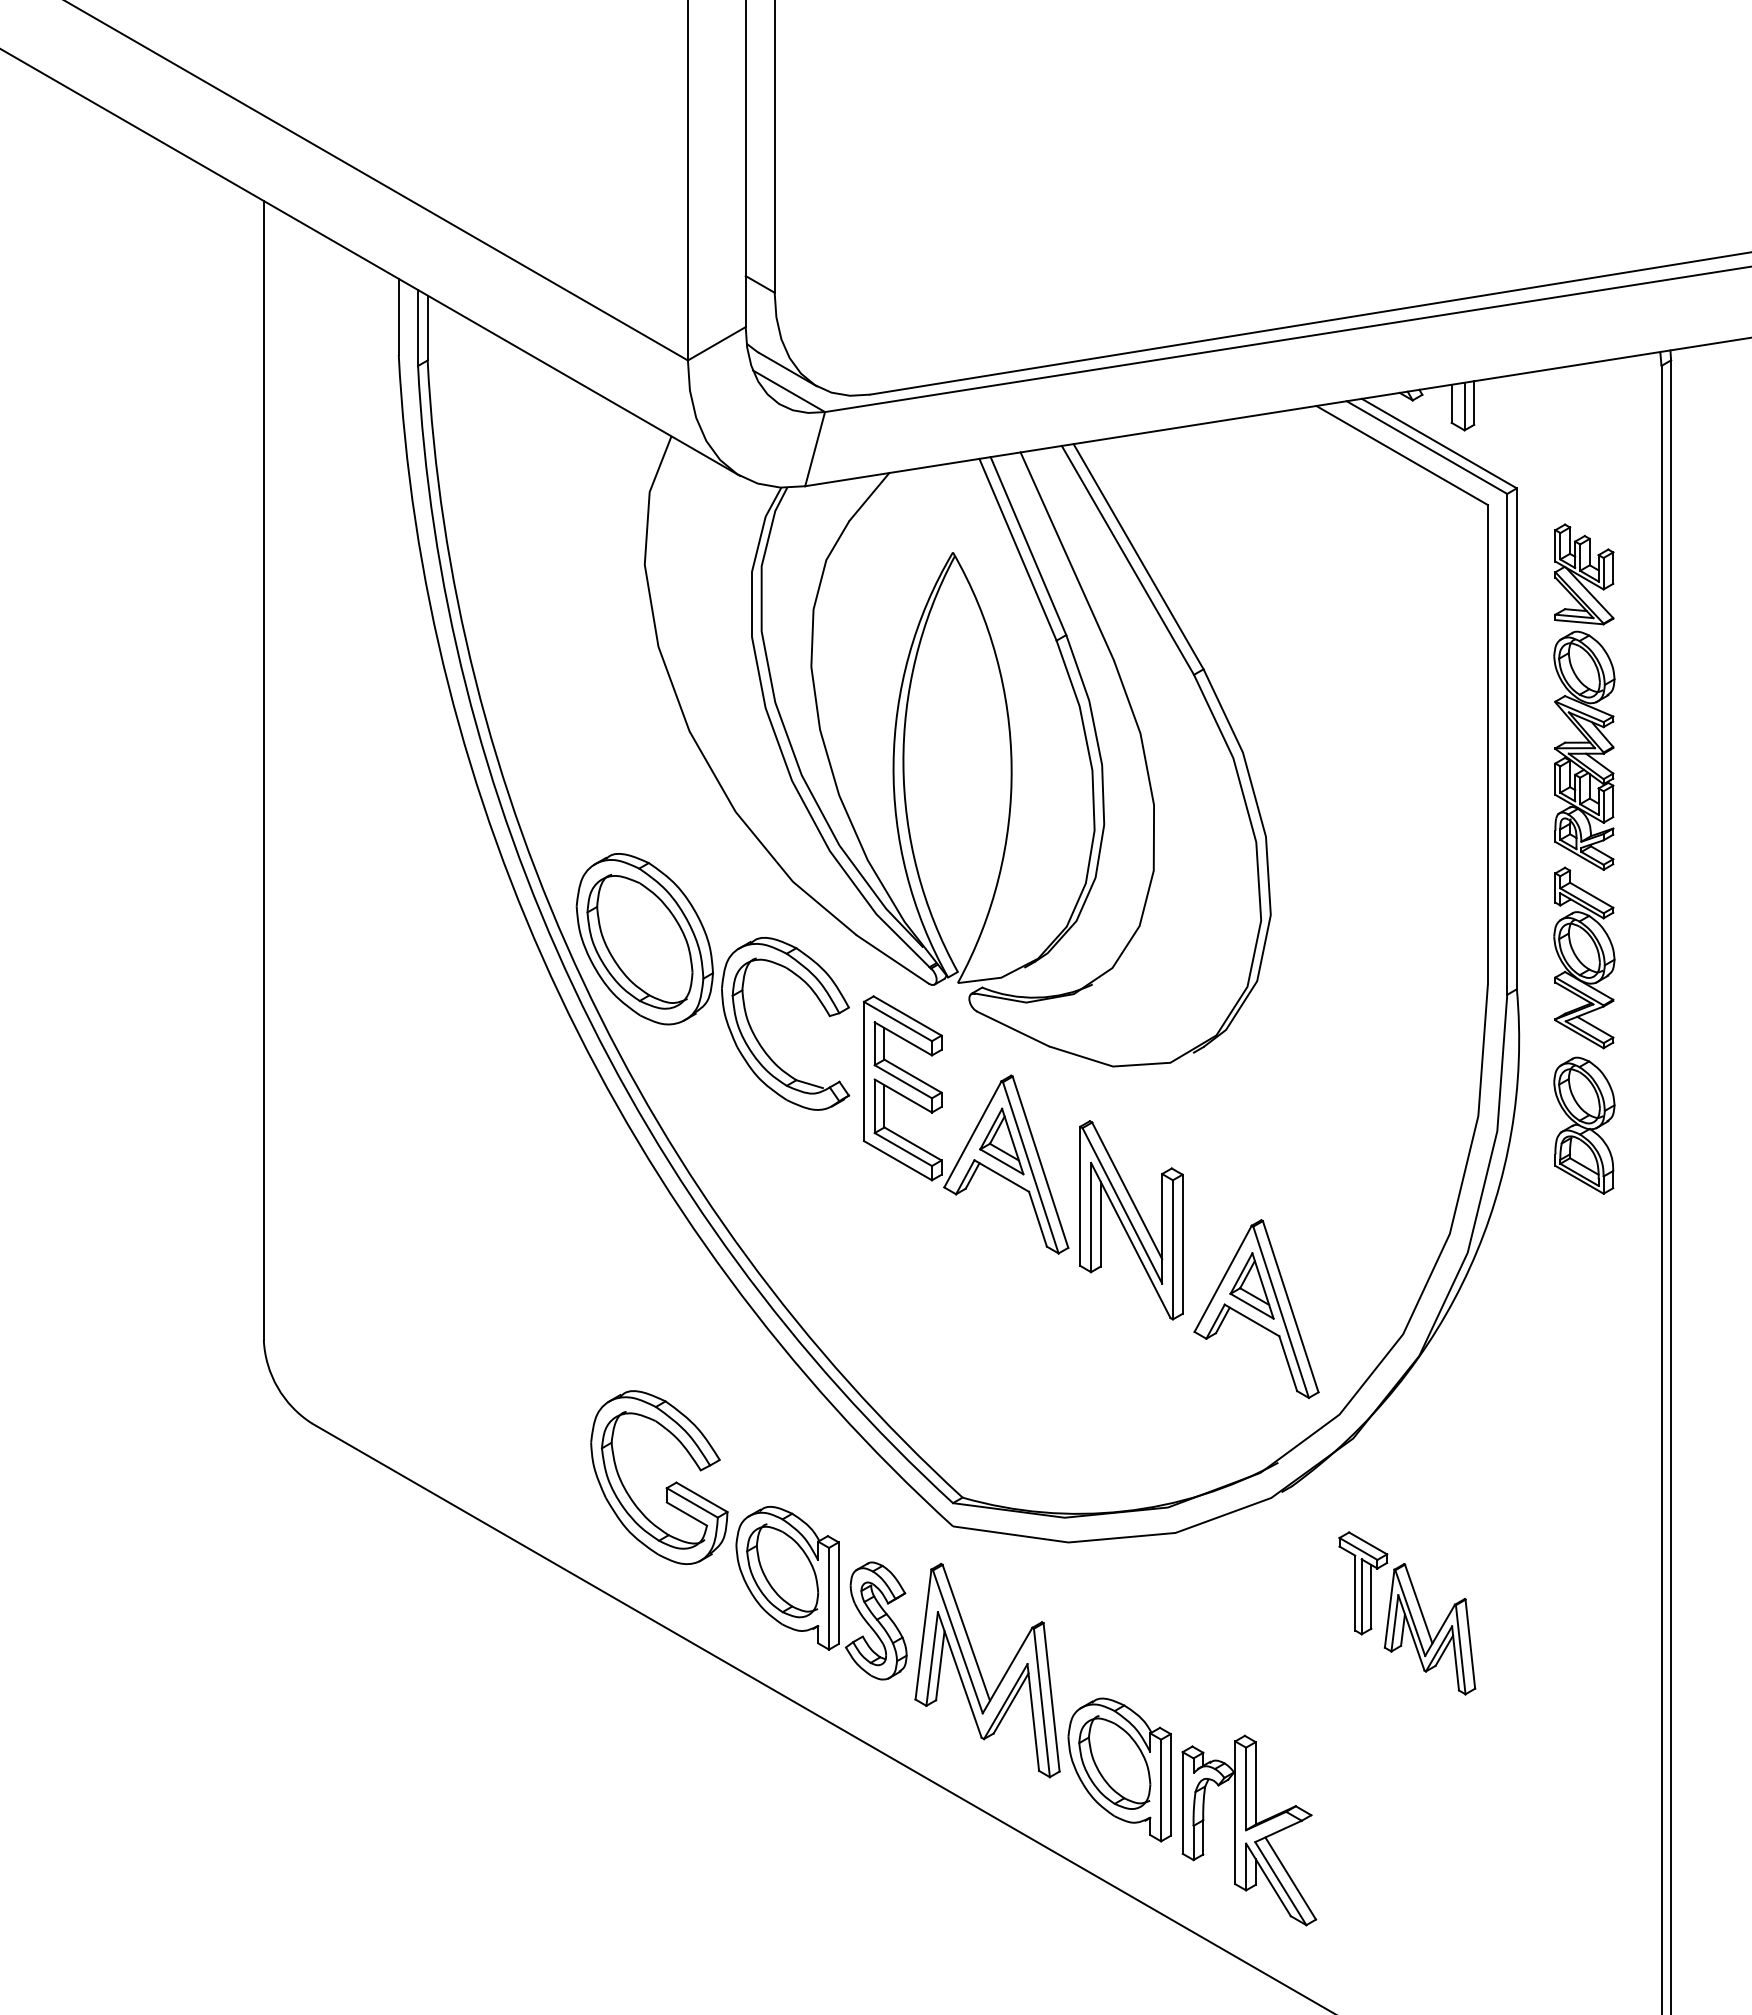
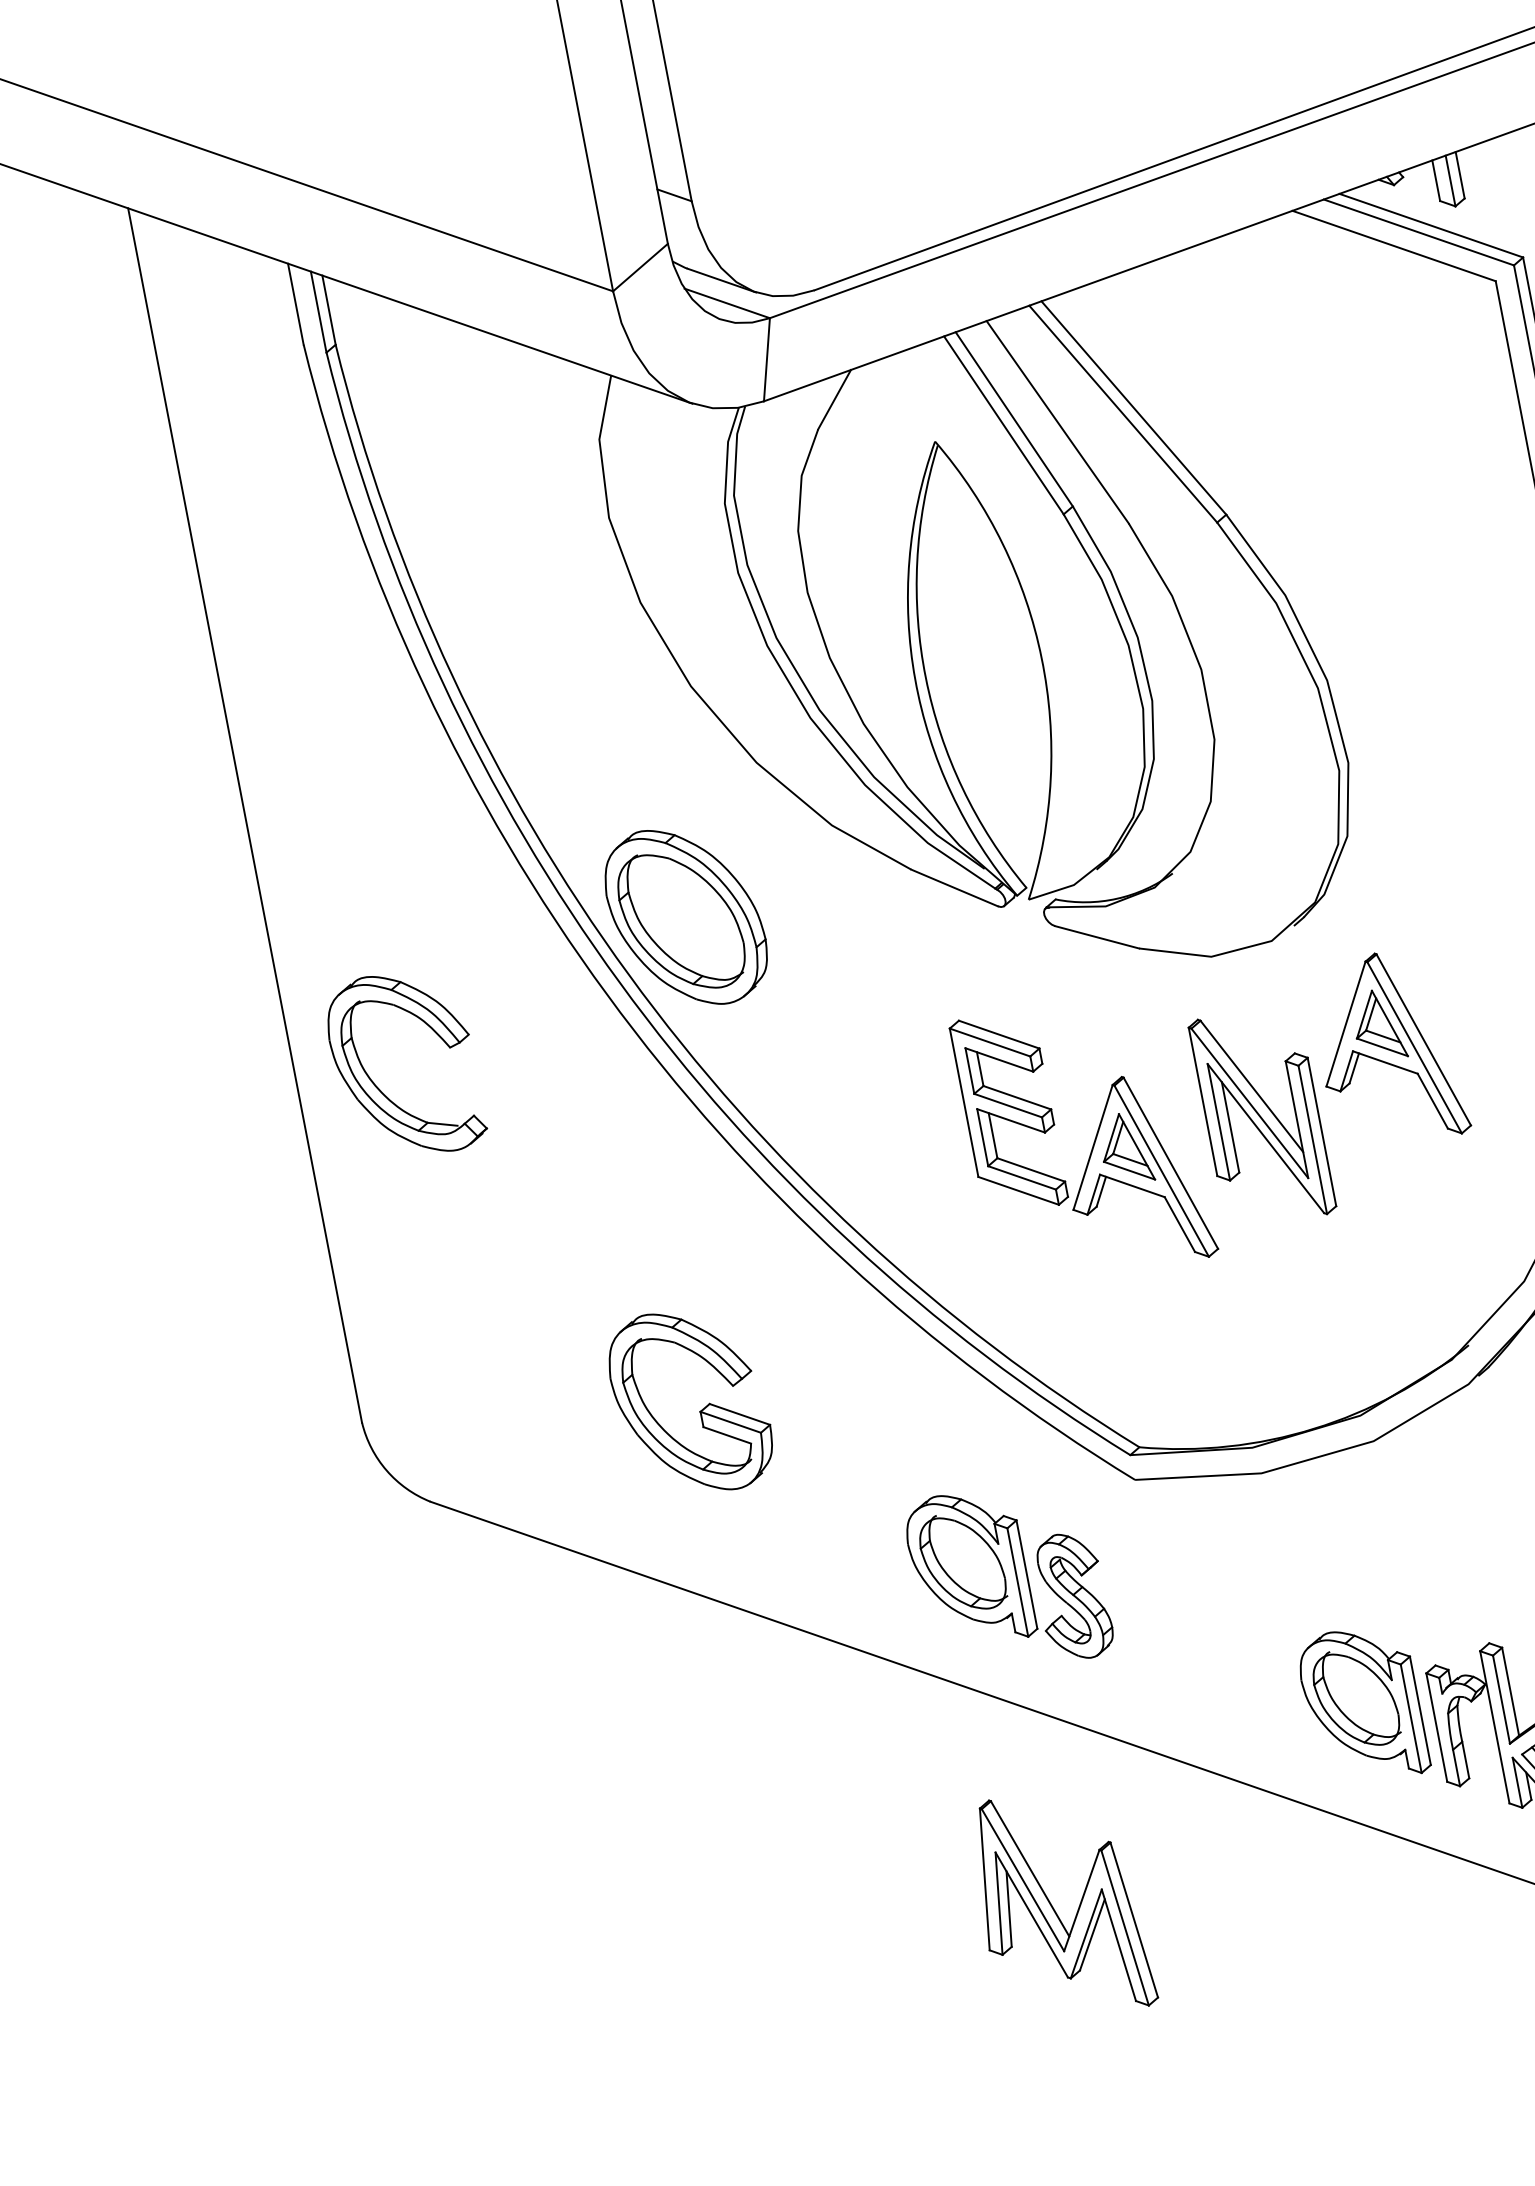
part: (759, 1041) -> (380, 1089), moved
part: (974, 1129) -> (1093, 1141), moved
part: (1256, 1308) -> (1387, 1048), moved
part: (665, 1487) -> (698, 1411), moved
part: (981, 1672) -> (1054, 1907), moved

